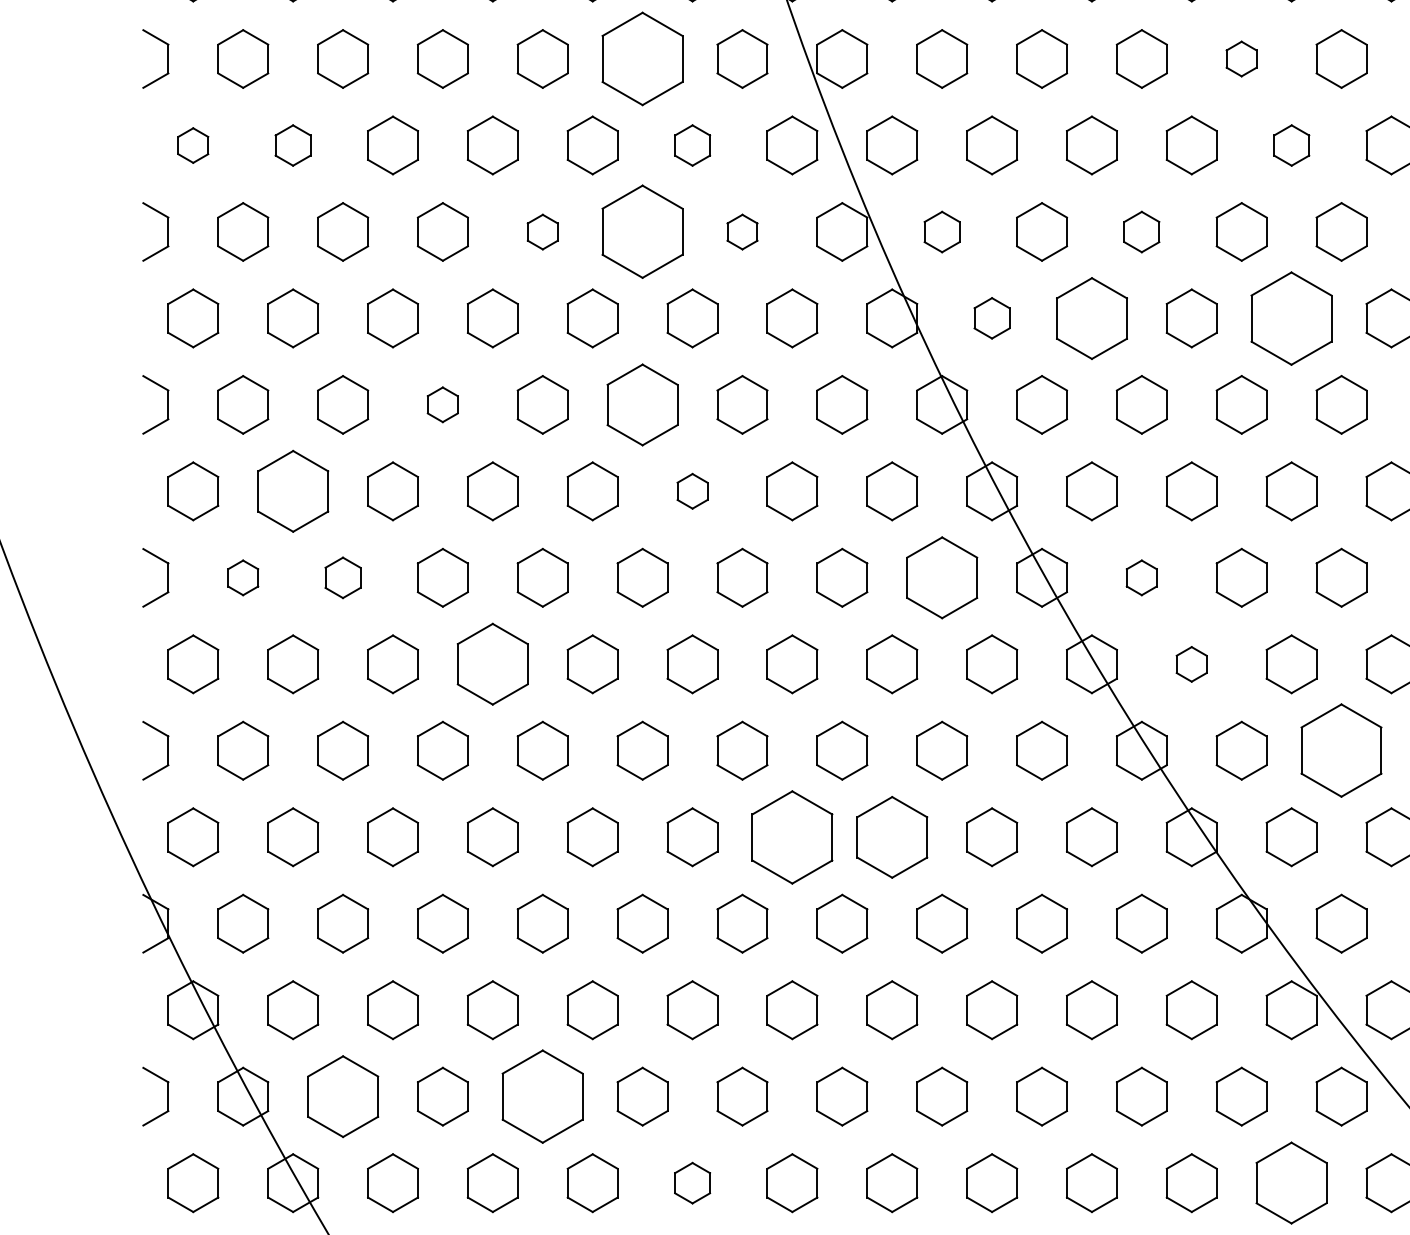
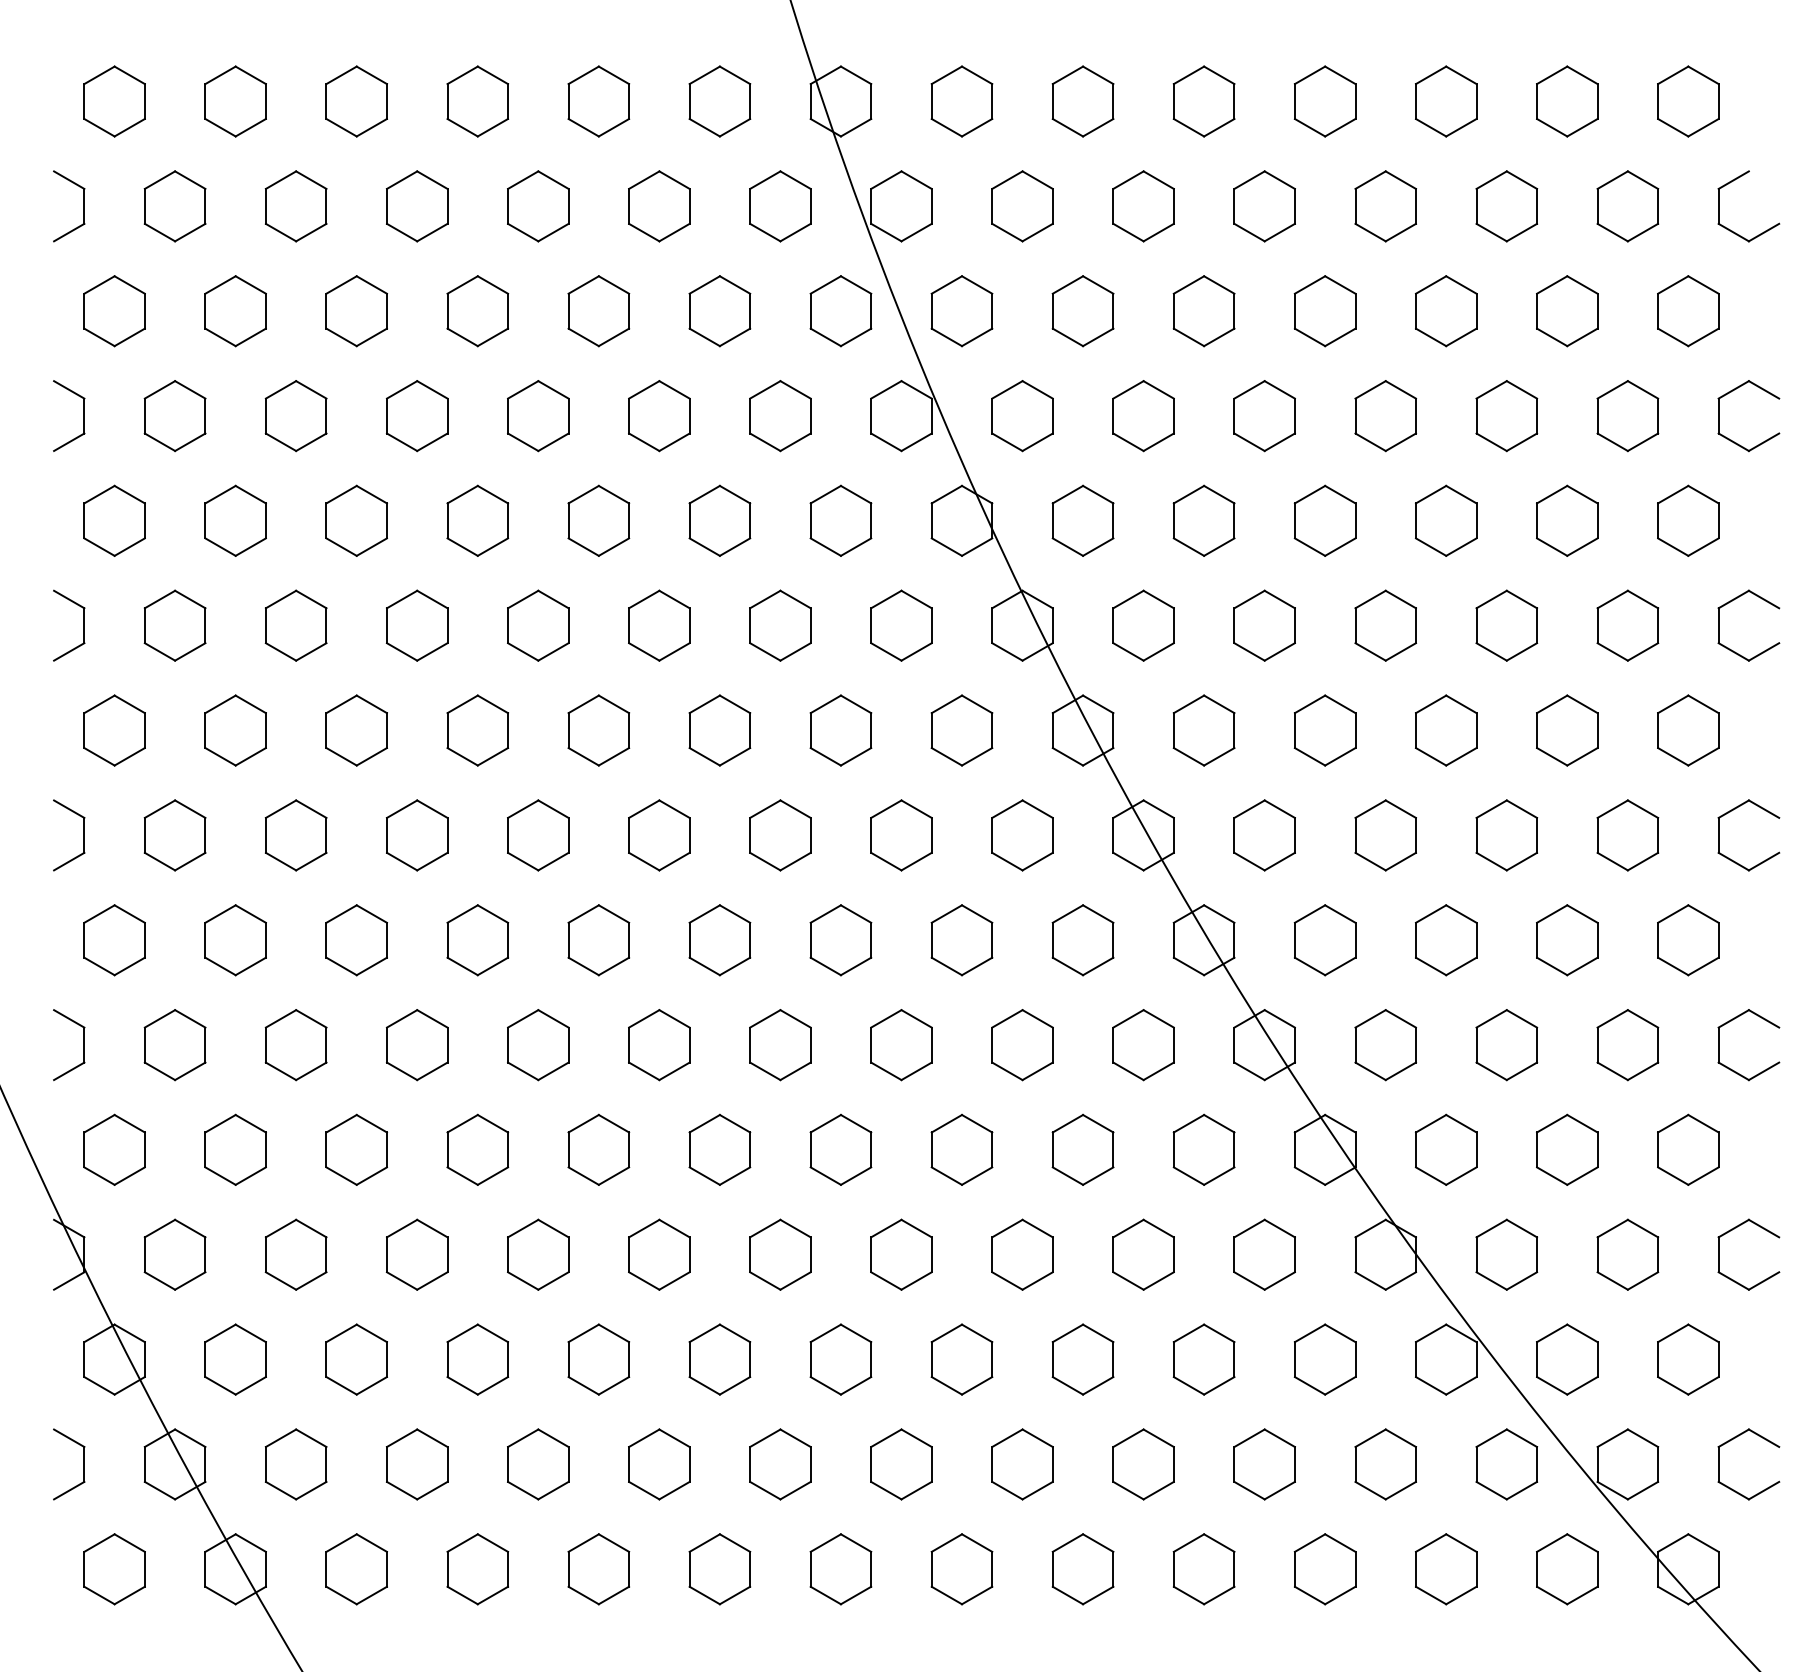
part: (642, 59) -> (659, 206), size x0.62
part: (1241, 59) -> (1385, 206), size x1.67
part: (193, 145) -> (114, 311), size x1.67
part: (293, 145) -> (235, 311), size x1.43
part: (692, 145) -> (719, 311), size x1.43
part: (1291, 145) -> (1446, 311), size x1.43
part: (542, 232) -> (538, 416), size x1.67
part: (642, 232) -> (659, 416), size x0.62
part: (742, 232) -> (780, 416), size x1.67
part: (942, 232) -> (1022, 416), size x1.43
part: (1141, 232) -> (1264, 416), size x1.43
part: (991, 318) -> (1082, 520), size x1.43
part: (1091, 318) -> (1203, 520), size x0.71
part: (1291, 318) -> (1446, 520), size x0.62
part: (442, 404) -> (416, 625), size x1.67
part: (642, 404) -> (659, 625), size x0.71
part: (293, 491) -> (235, 730), size x0.71
part: (692, 491) -> (719, 730), size x1.67
part: (242, 577) -> (174, 835), size x1.67
part: (342, 577) -> (295, 835), size x1.43
part: (942, 577) -> (1022, 835), size x0.71
part: (1141, 577) -> (1264, 835), size x1.67
part: (492, 664) -> (477, 940), size x0.71
part: (1191, 664) -> (1324, 940), size x1.67
part: (1341, 751) -> (1506, 1045), size x0.62
part: (792, 836) -> (840, 1149), size x0.62
part: (891, 836) -> (961, 1149), size x0.71
part: (342, 1096) -> (295, 1464), size x0.71
part: (542, 1096) -> (538, 1464), size x0.62
part: (692, 1183) -> (719, 1569), size x1.43
part: (1291, 1183) -> (1446, 1569), size x0.71

